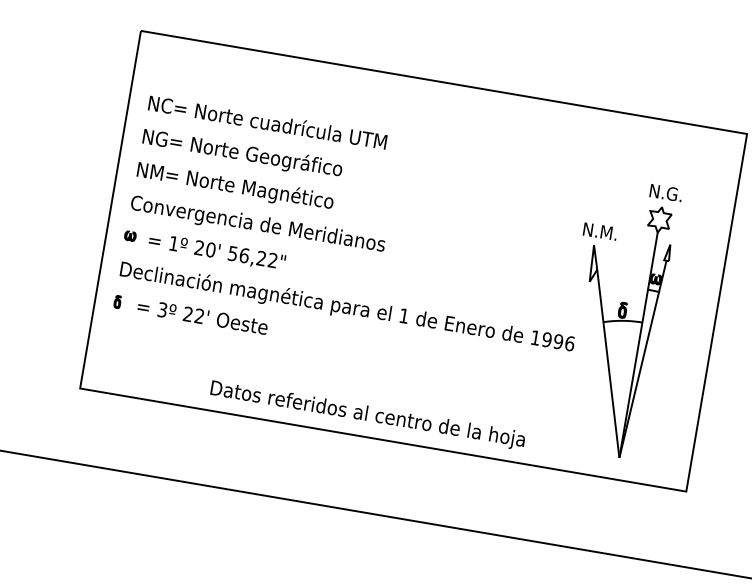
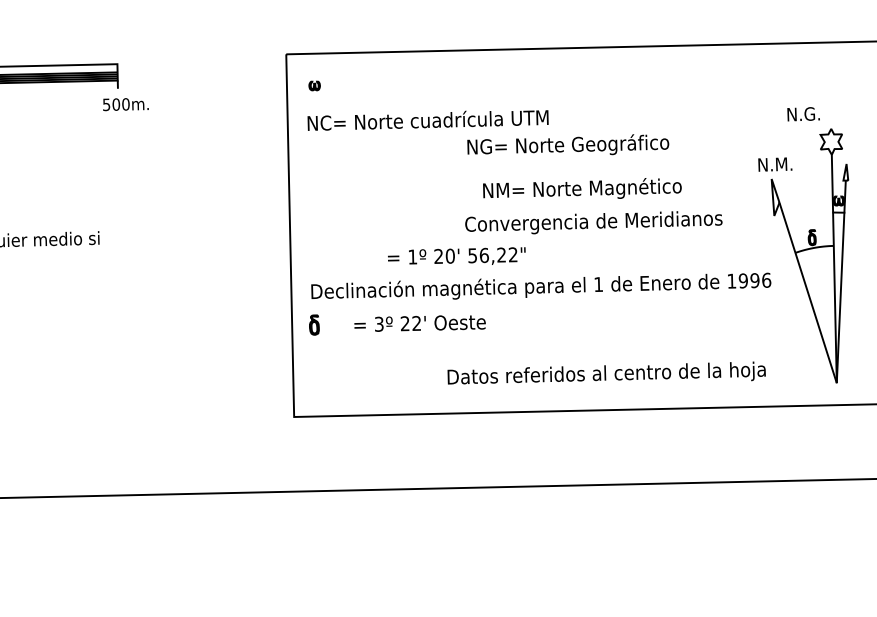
text: (243, 152) -> (568, 144), moved
text: (235, 185) -> (582, 188), moved
text: (665, 193) -> (803, 114), moved
text: (257, 224) -> (593, 222), moved
part: (130, 235) -> (314, 85), moved
text: (217, 250) -> (456, 255), moved
part: (117, 301) -> (314, 324), size x1.6
text: (202, 316) -> (419, 323), moved
text: (368, 412) -> (606, 372), moved

